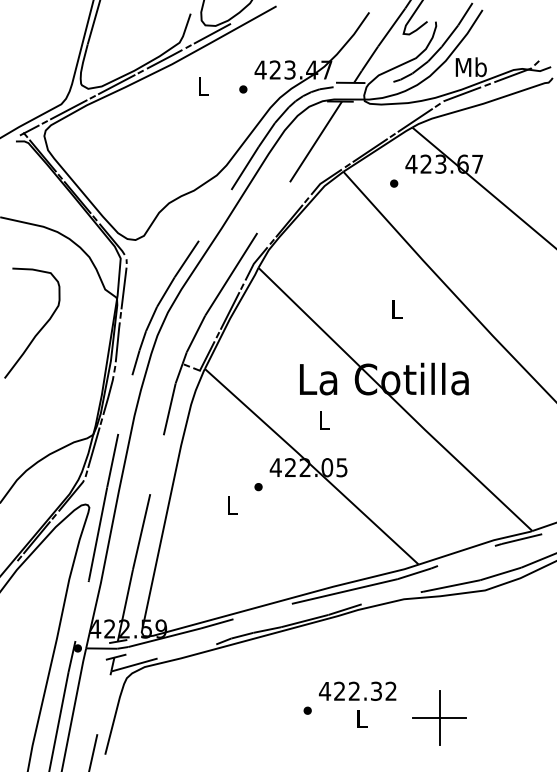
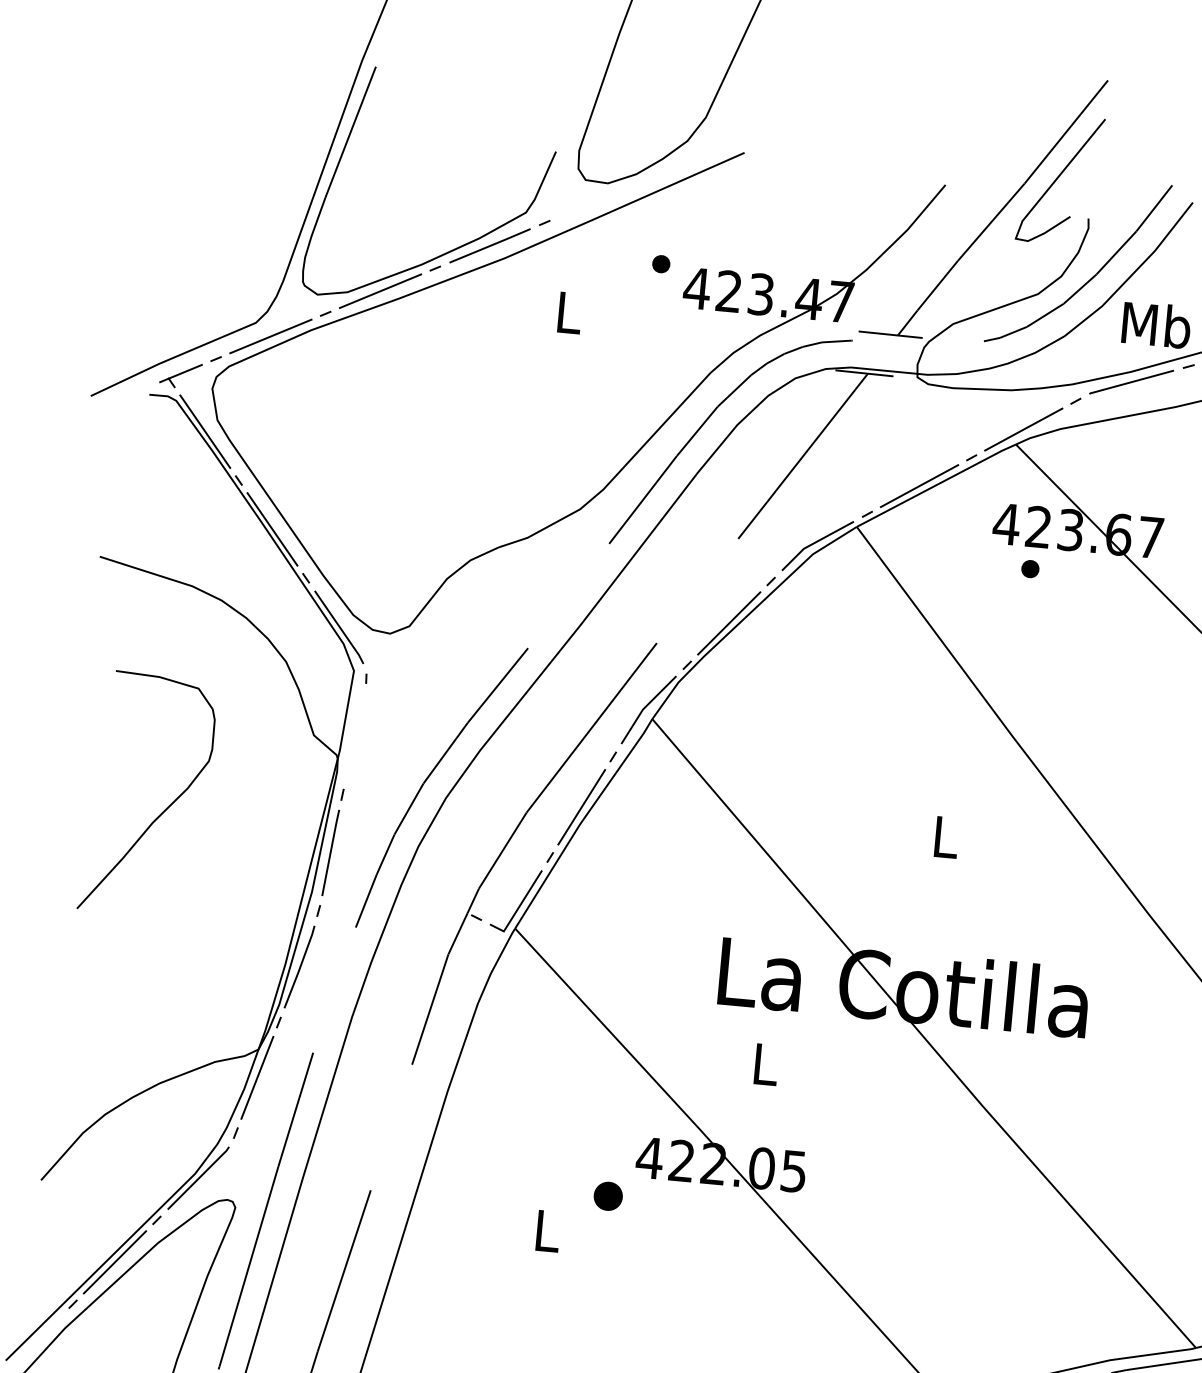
line: (212, 33) -> (599, 199), removed
part: (243, 89) -> (661, 264), moved
part: (394, 183) -> (1031, 568), moved
line: (123, 288) -> (354, 736), removed
part: (258, 487) -> (607, 1197), size x1.6

